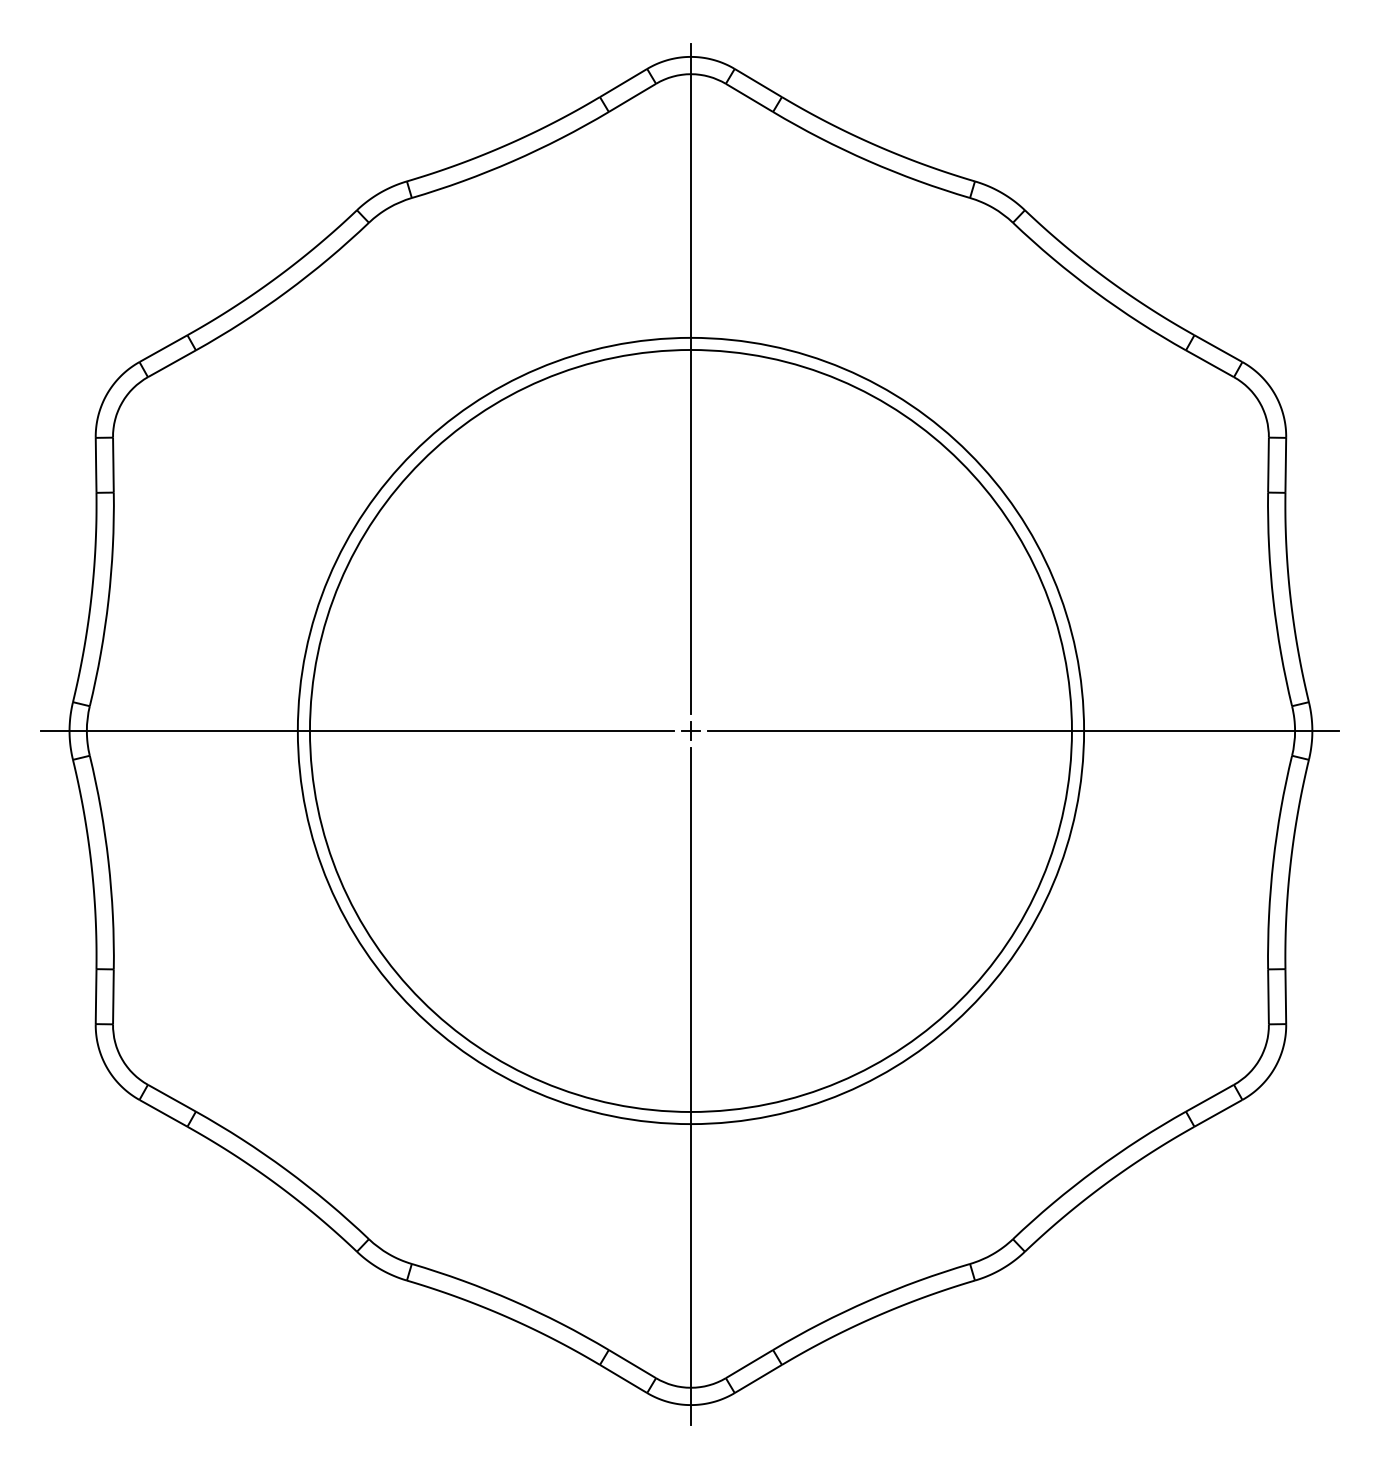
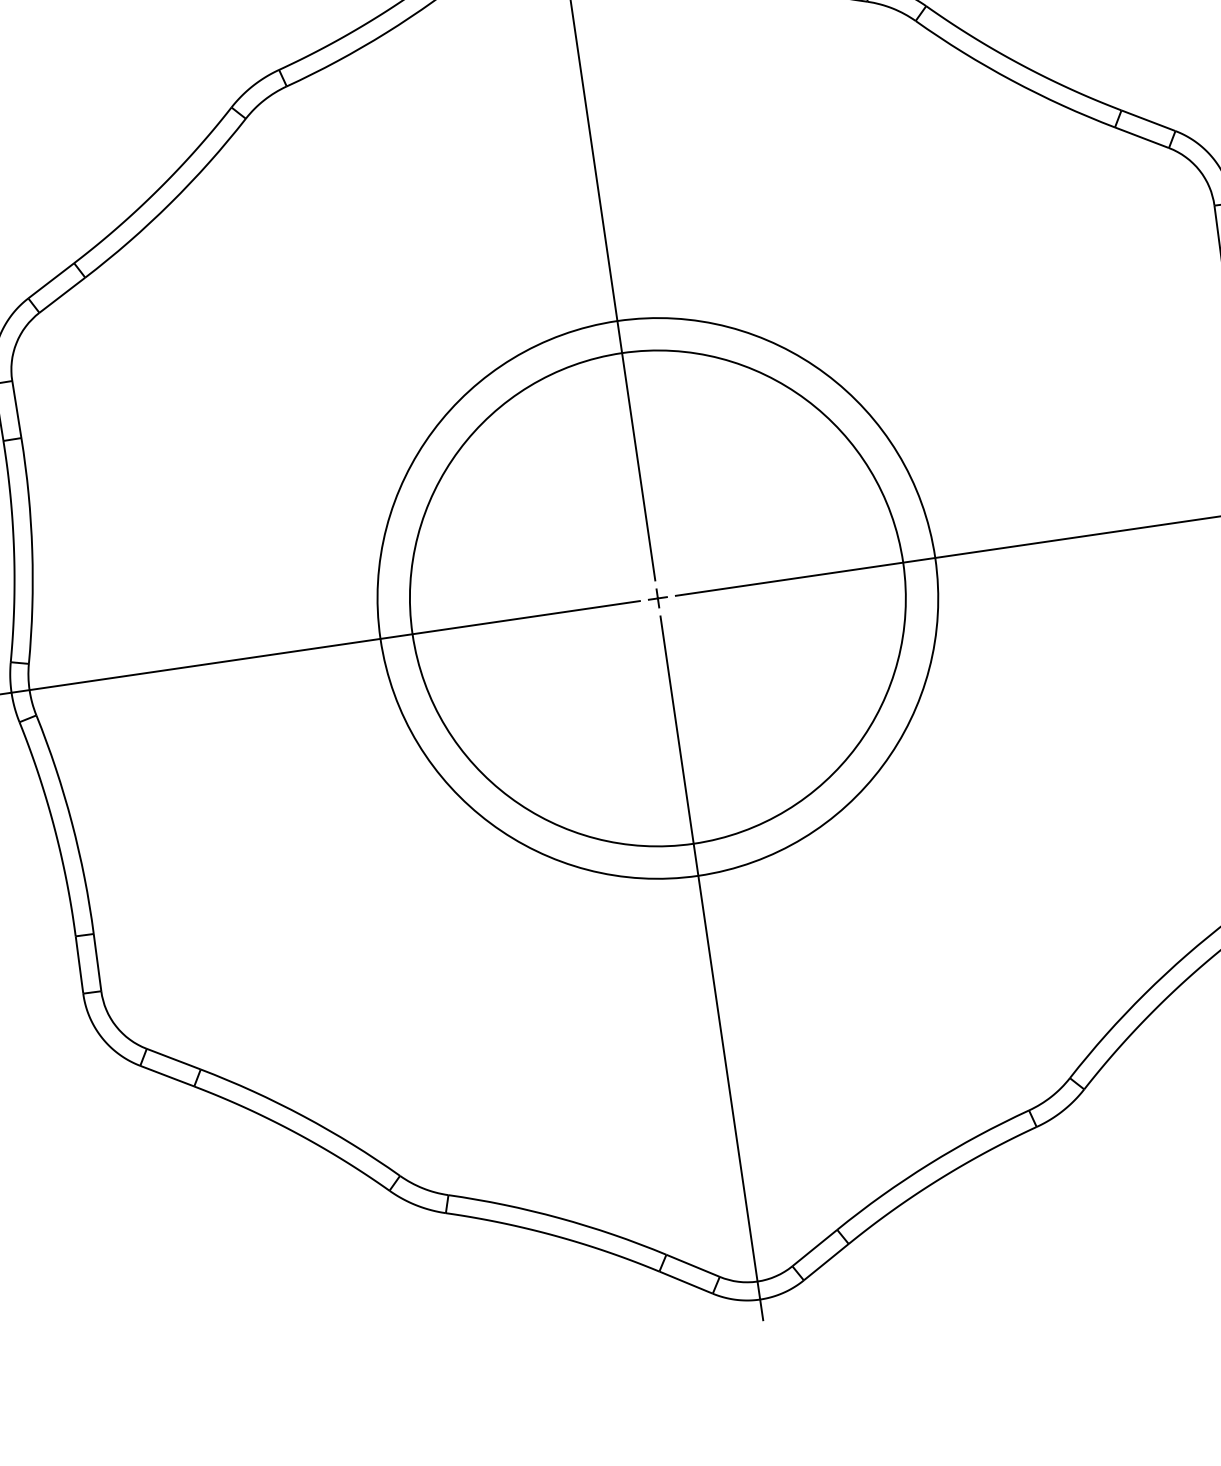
circle: (690, 730) -> (657, 598), size x0.6
circle: (690, 730) -> (657, 598), size x0.7

